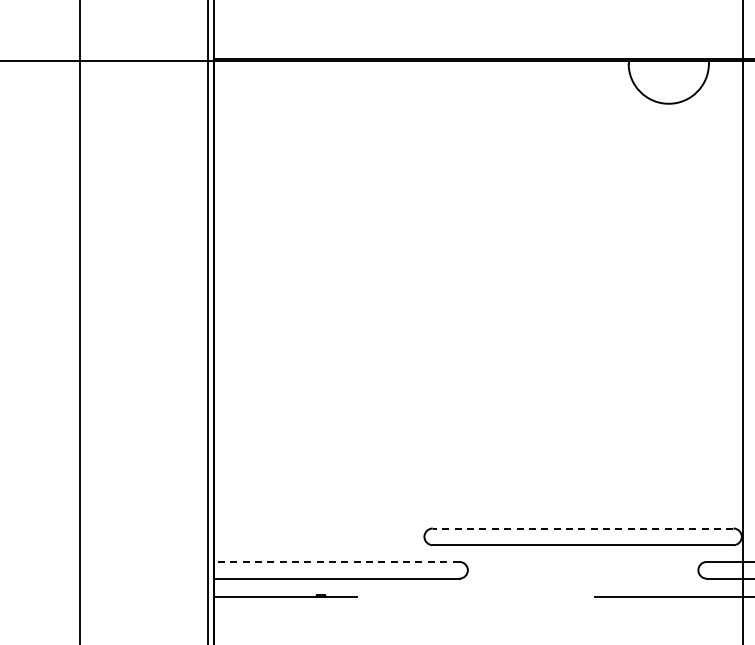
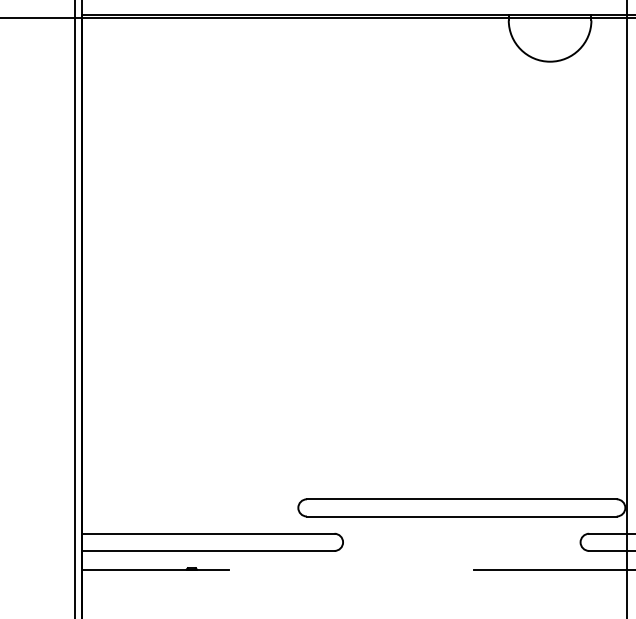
line: (582, 528) -> (461, 499), dashed -> solid
line: (336, 561) -> (207, 533), dashed -> solid

